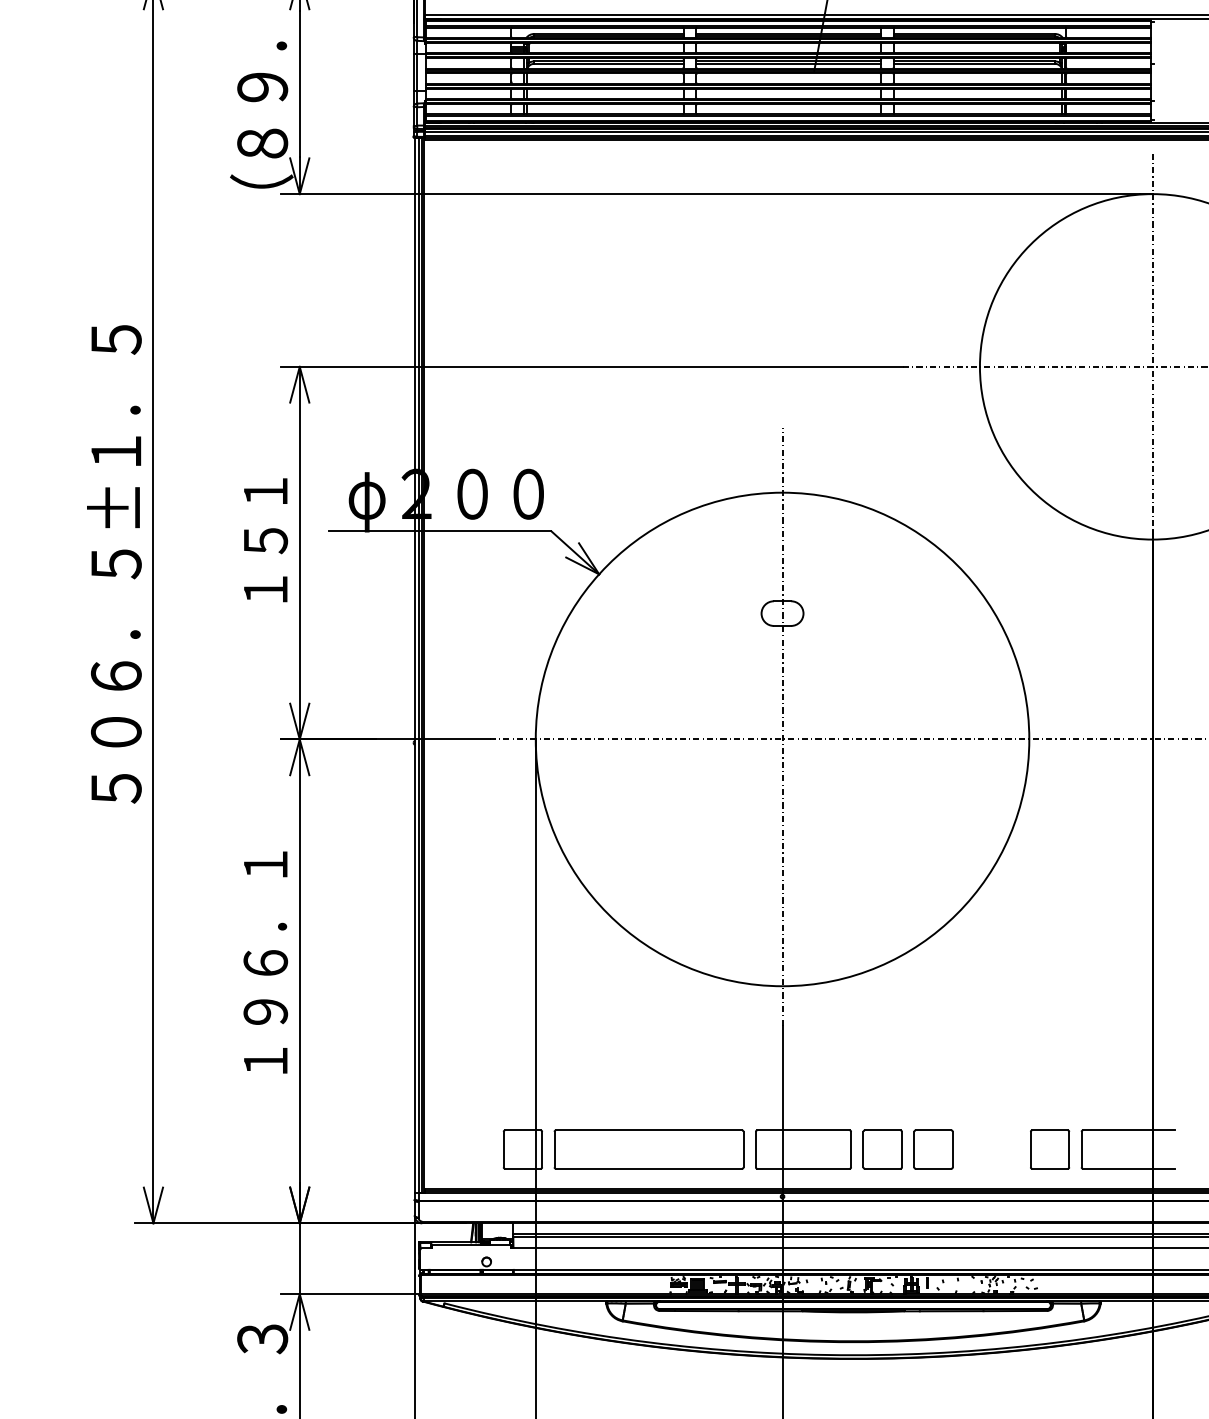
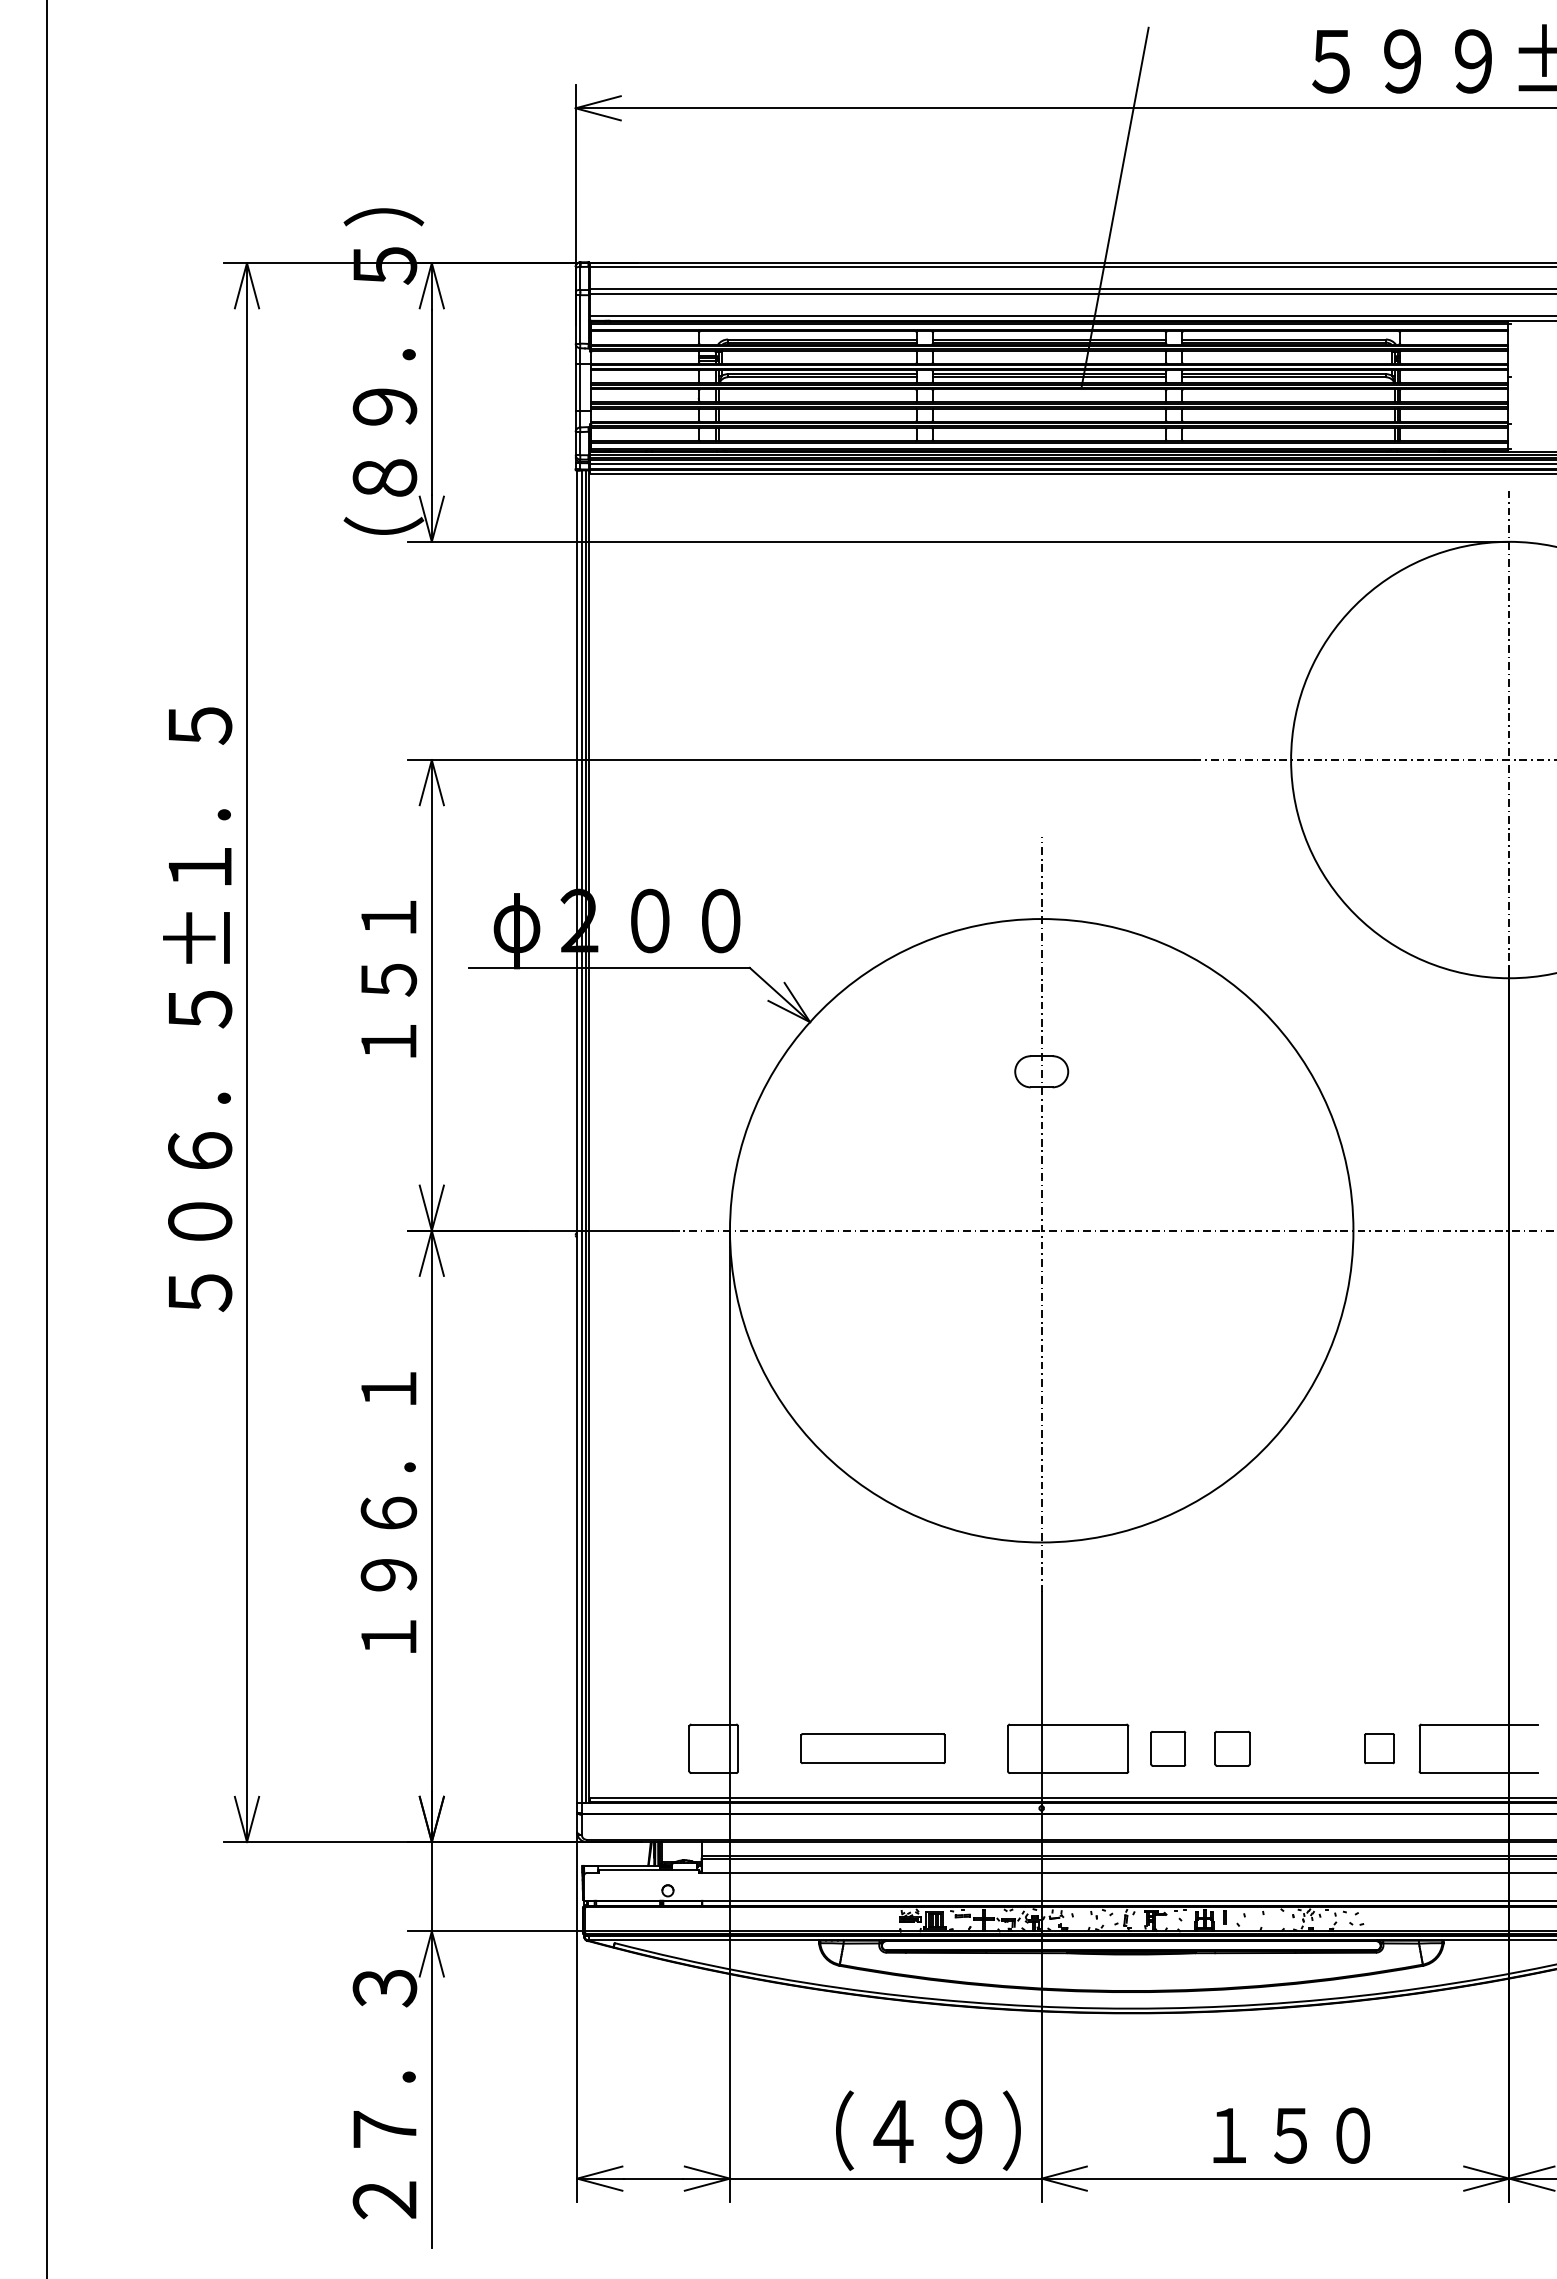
part: (648, 1149) -> (872, 1748), size x0.6
part: (882, 1149) -> (1168, 1748), size x0.7
part: (933, 1149) -> (1232, 1748), size x0.7
part: (1049, 1149) -> (1379, 1748), size x0.6

